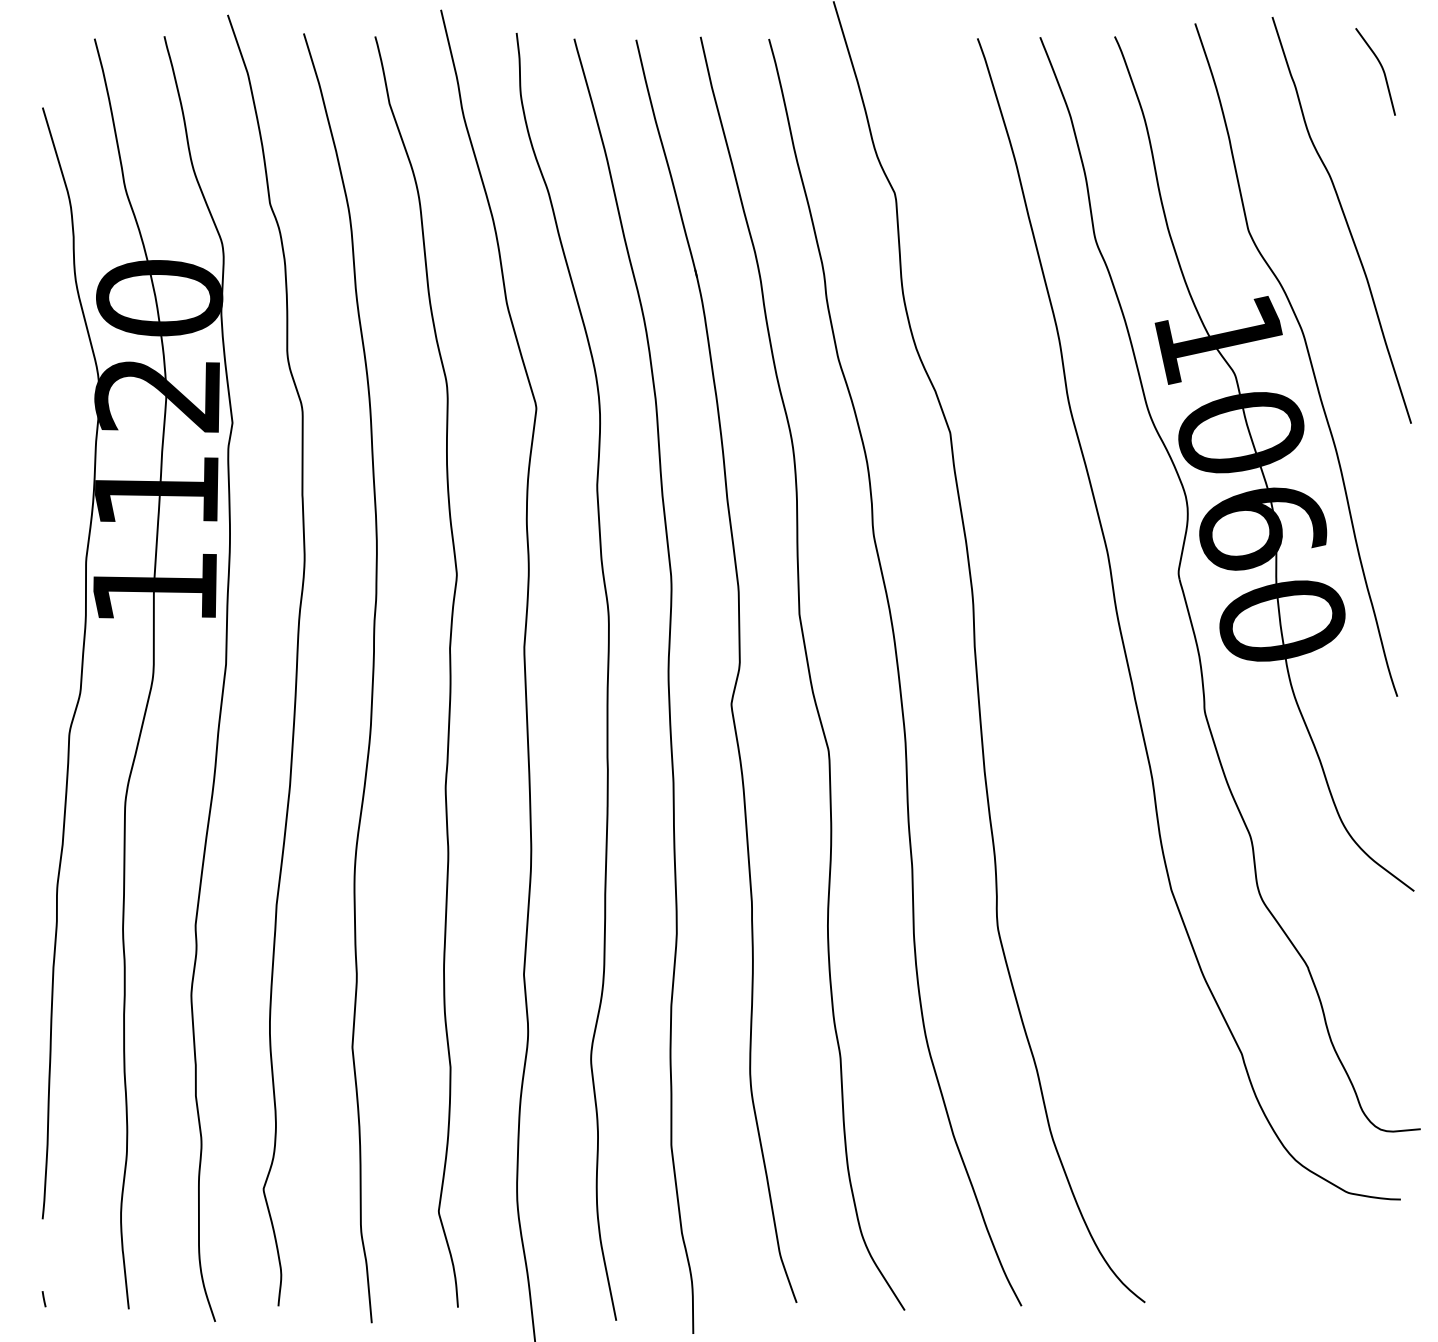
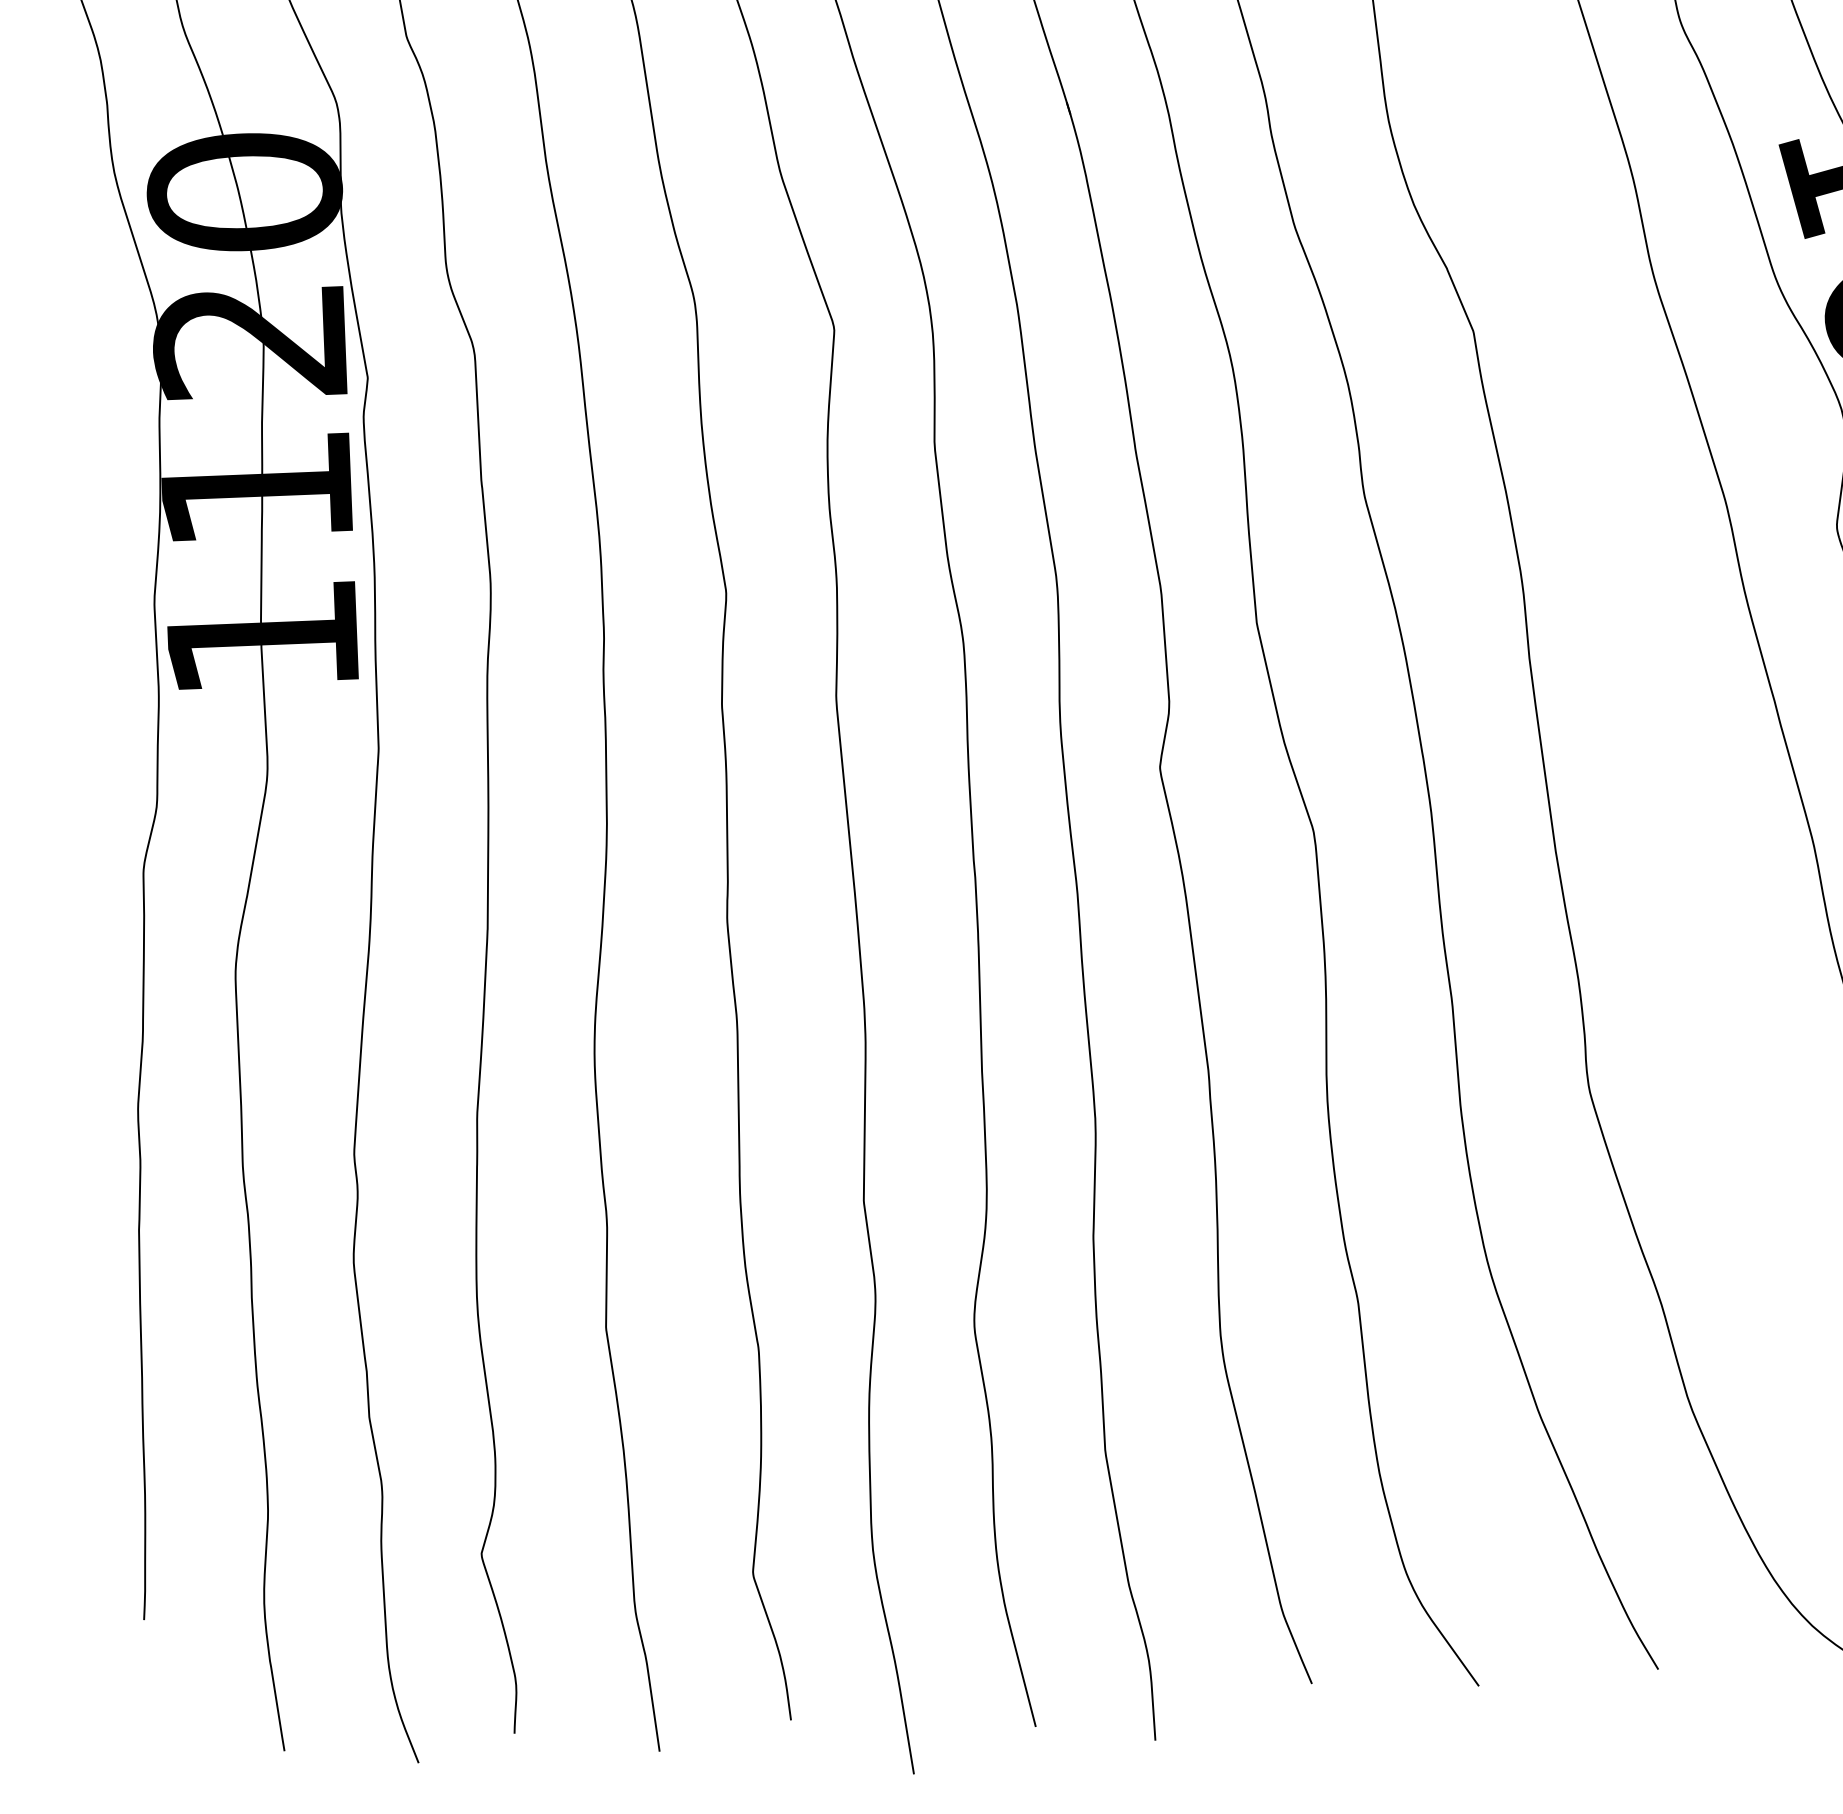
line: (43, 1299) -> (152, 1743), removed

